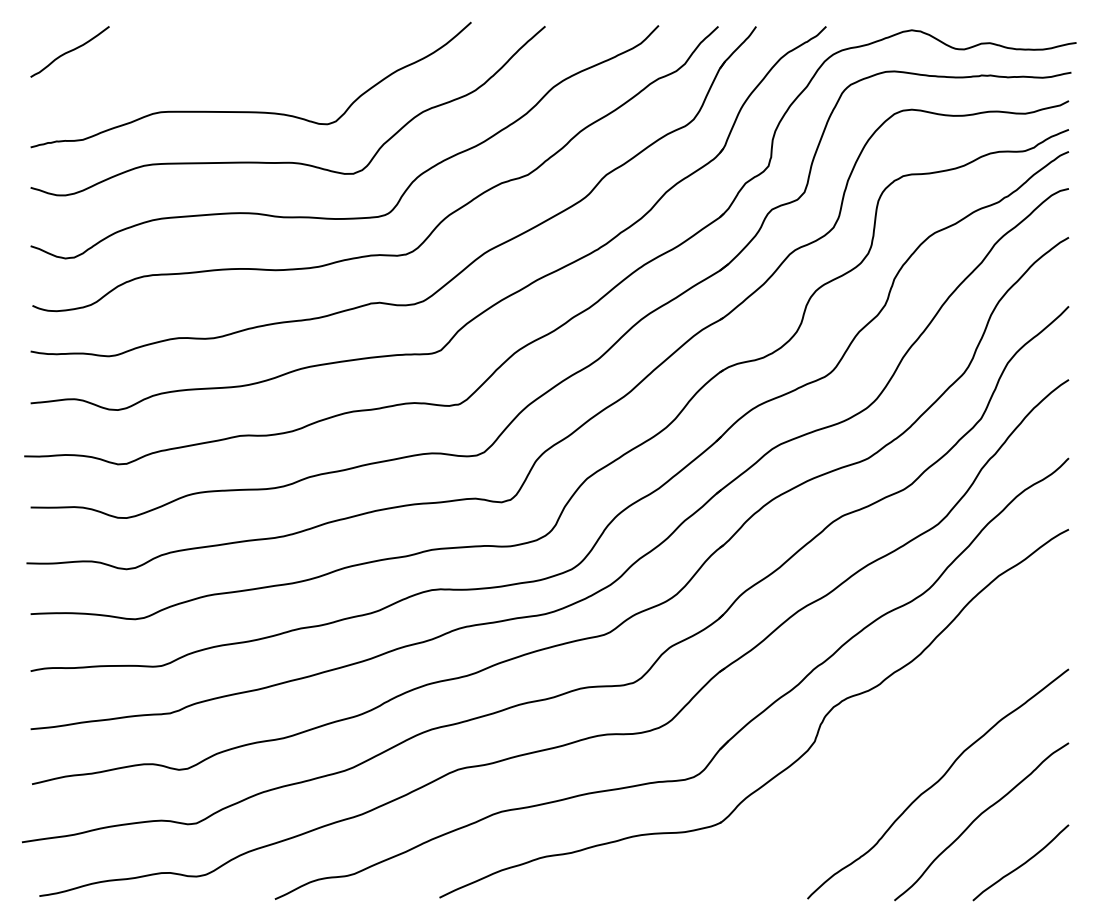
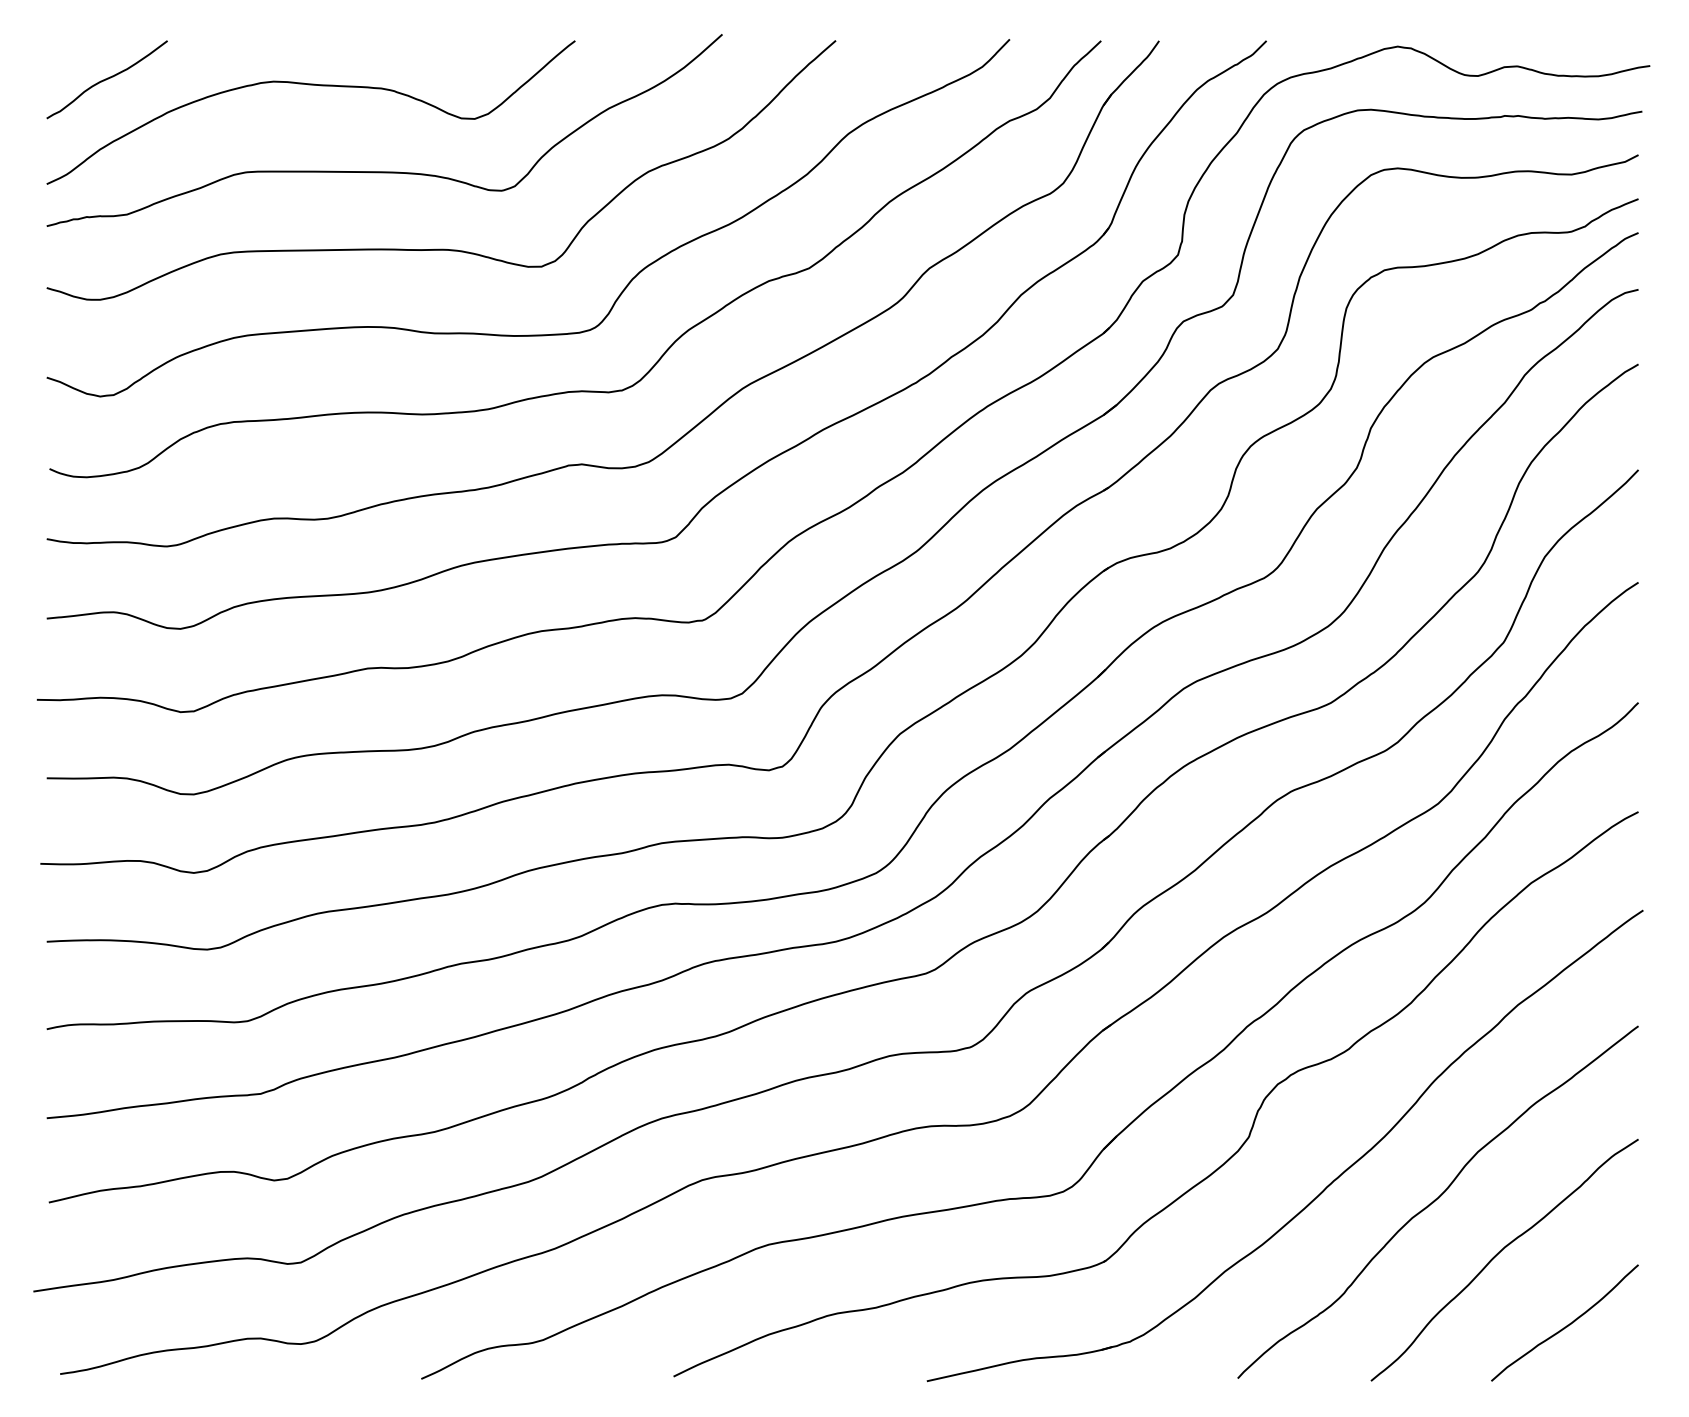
curve: (205, 56) -> (314, 86), added
part: (865, 773) -> (1326, 1186), added

